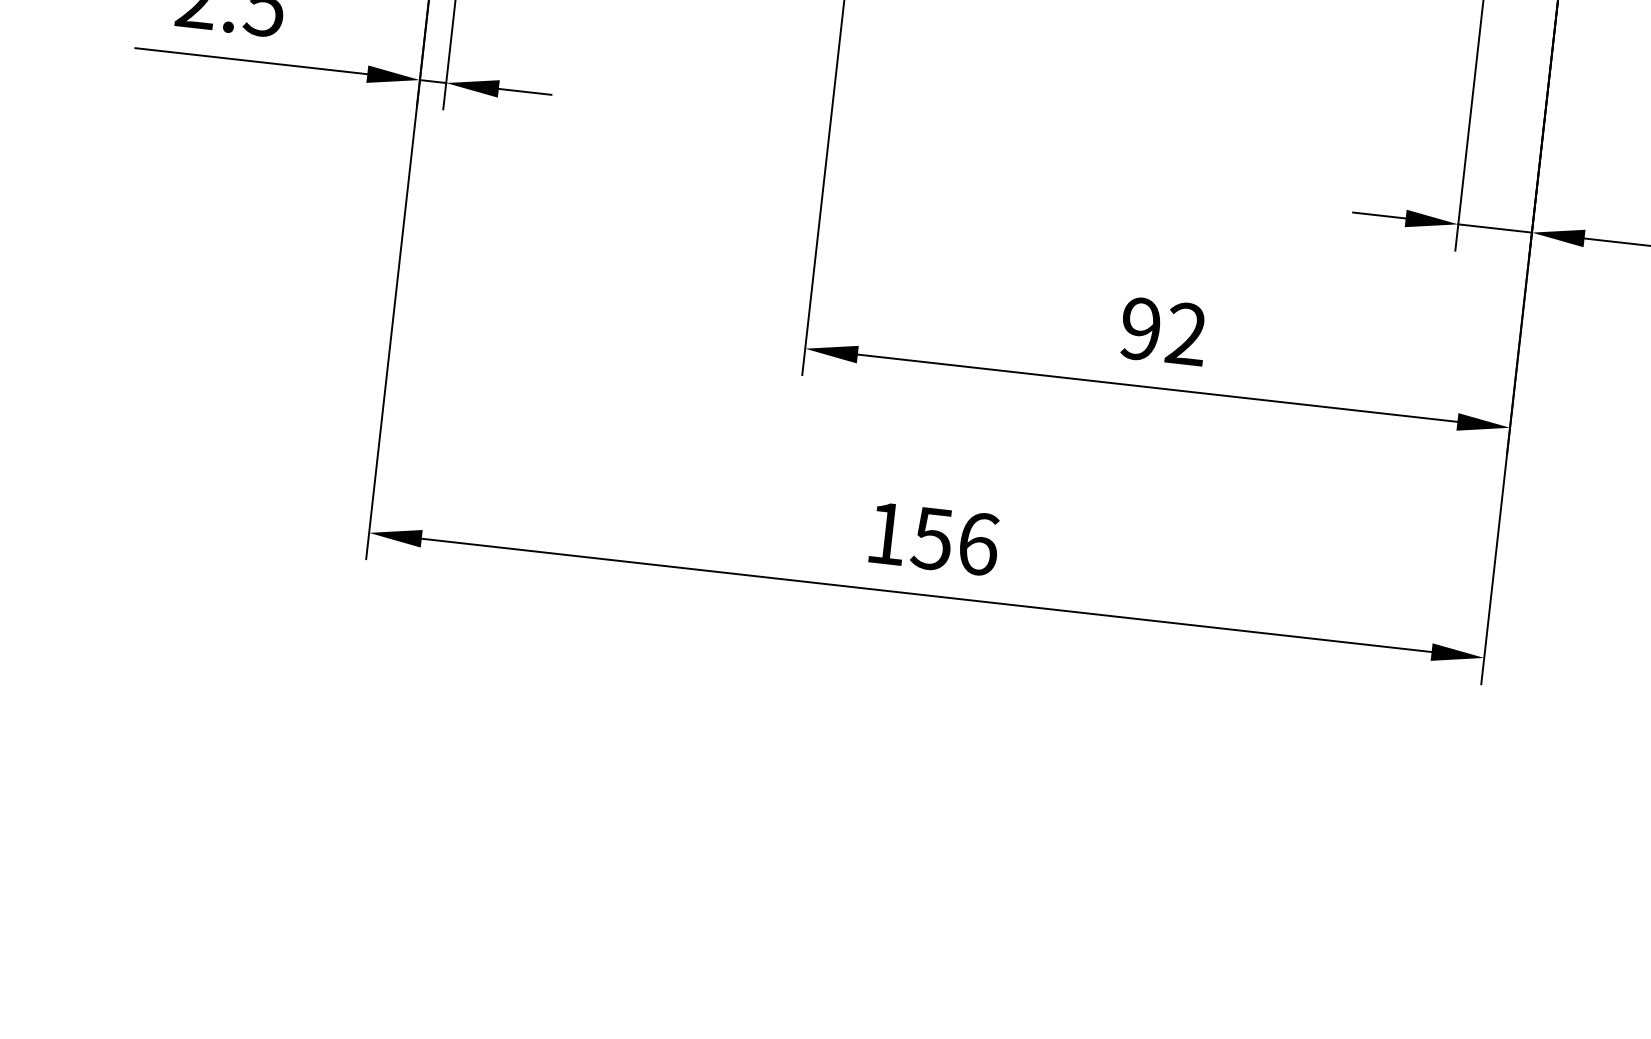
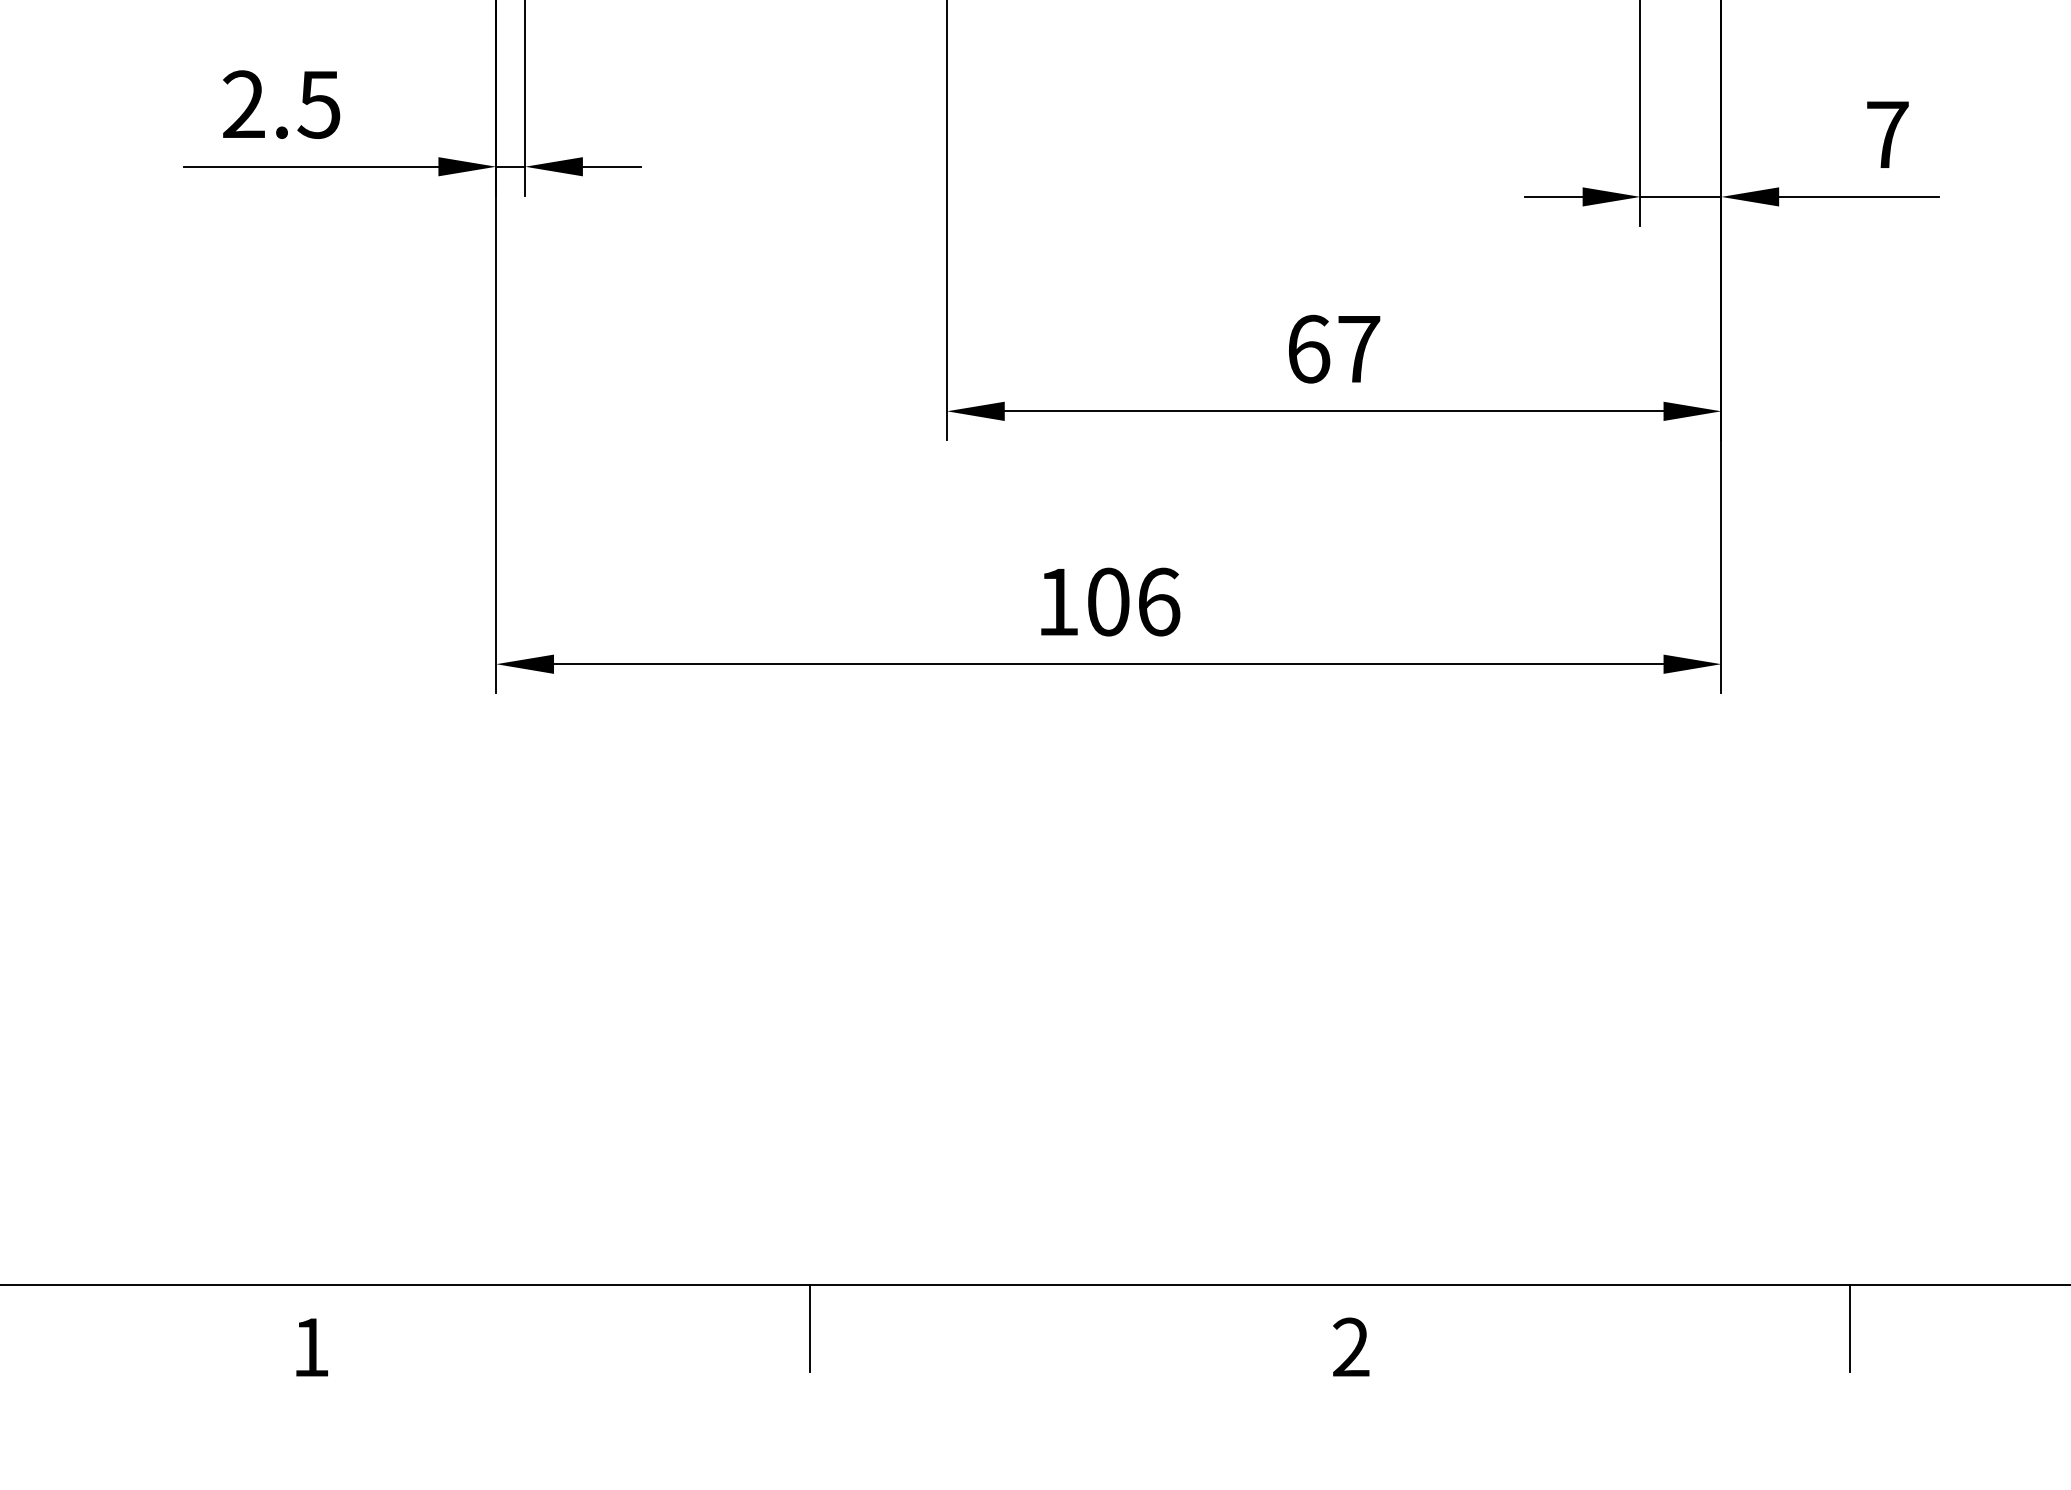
text: (1163, 330) -> (1333, 348), 92 -> 67
text: (931, 538) -> (1107, 601), 156 -> 106

